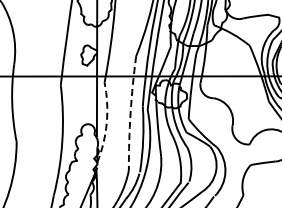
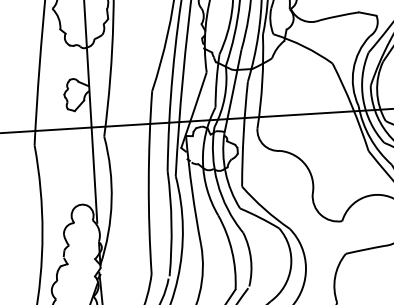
arc: (130, 113) -> (148, 183), dashed -> solid
arc: (106, 123) -> (111, 201), dashed -> solid

